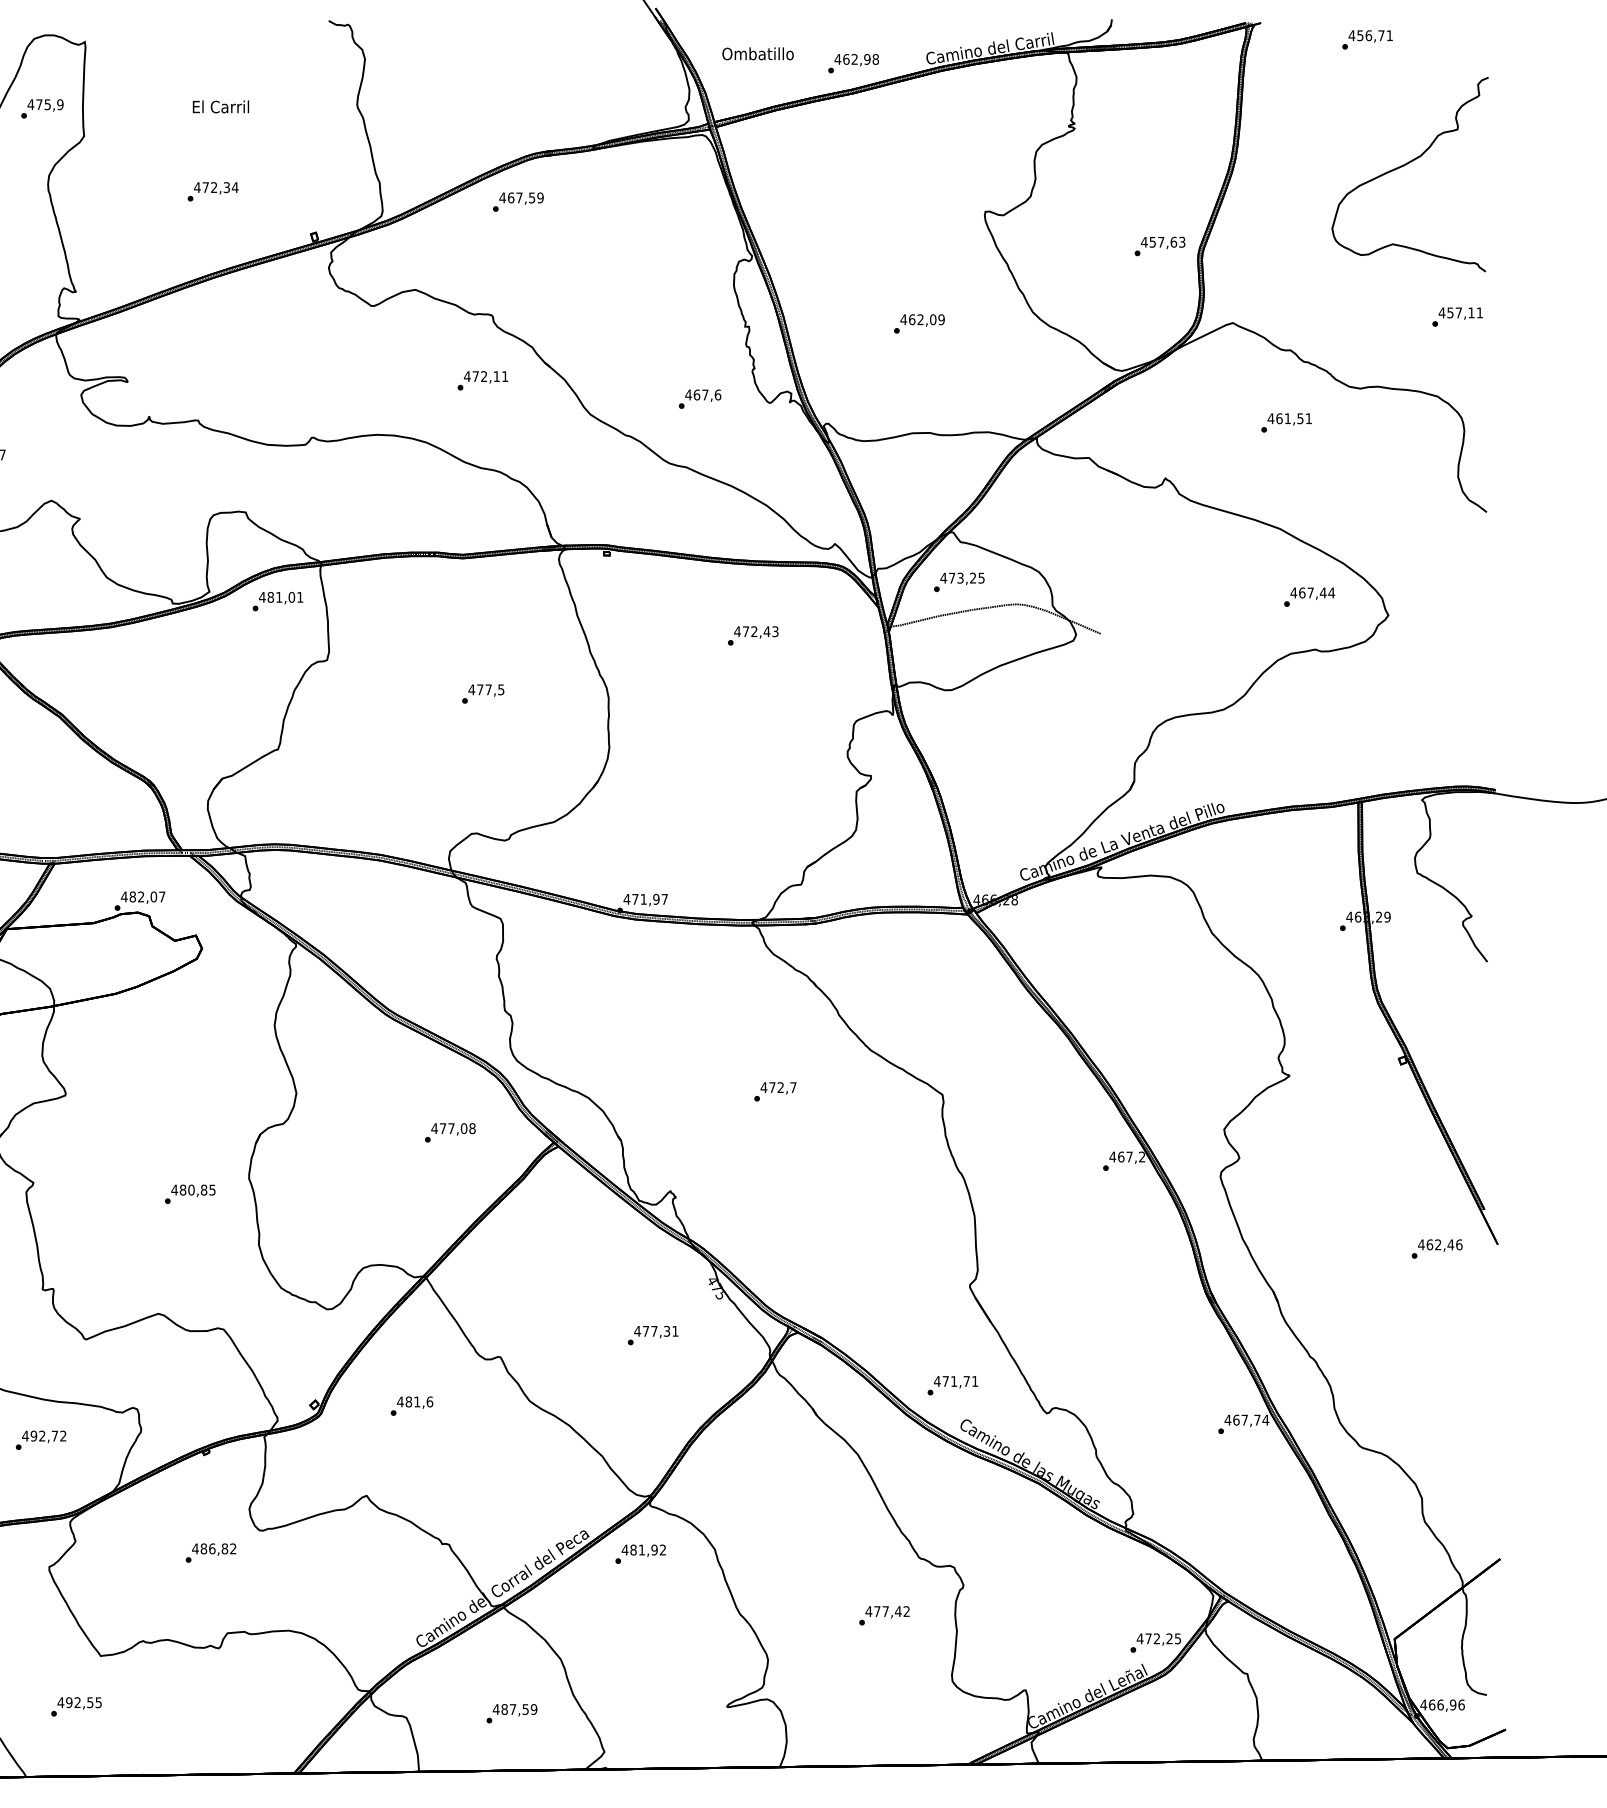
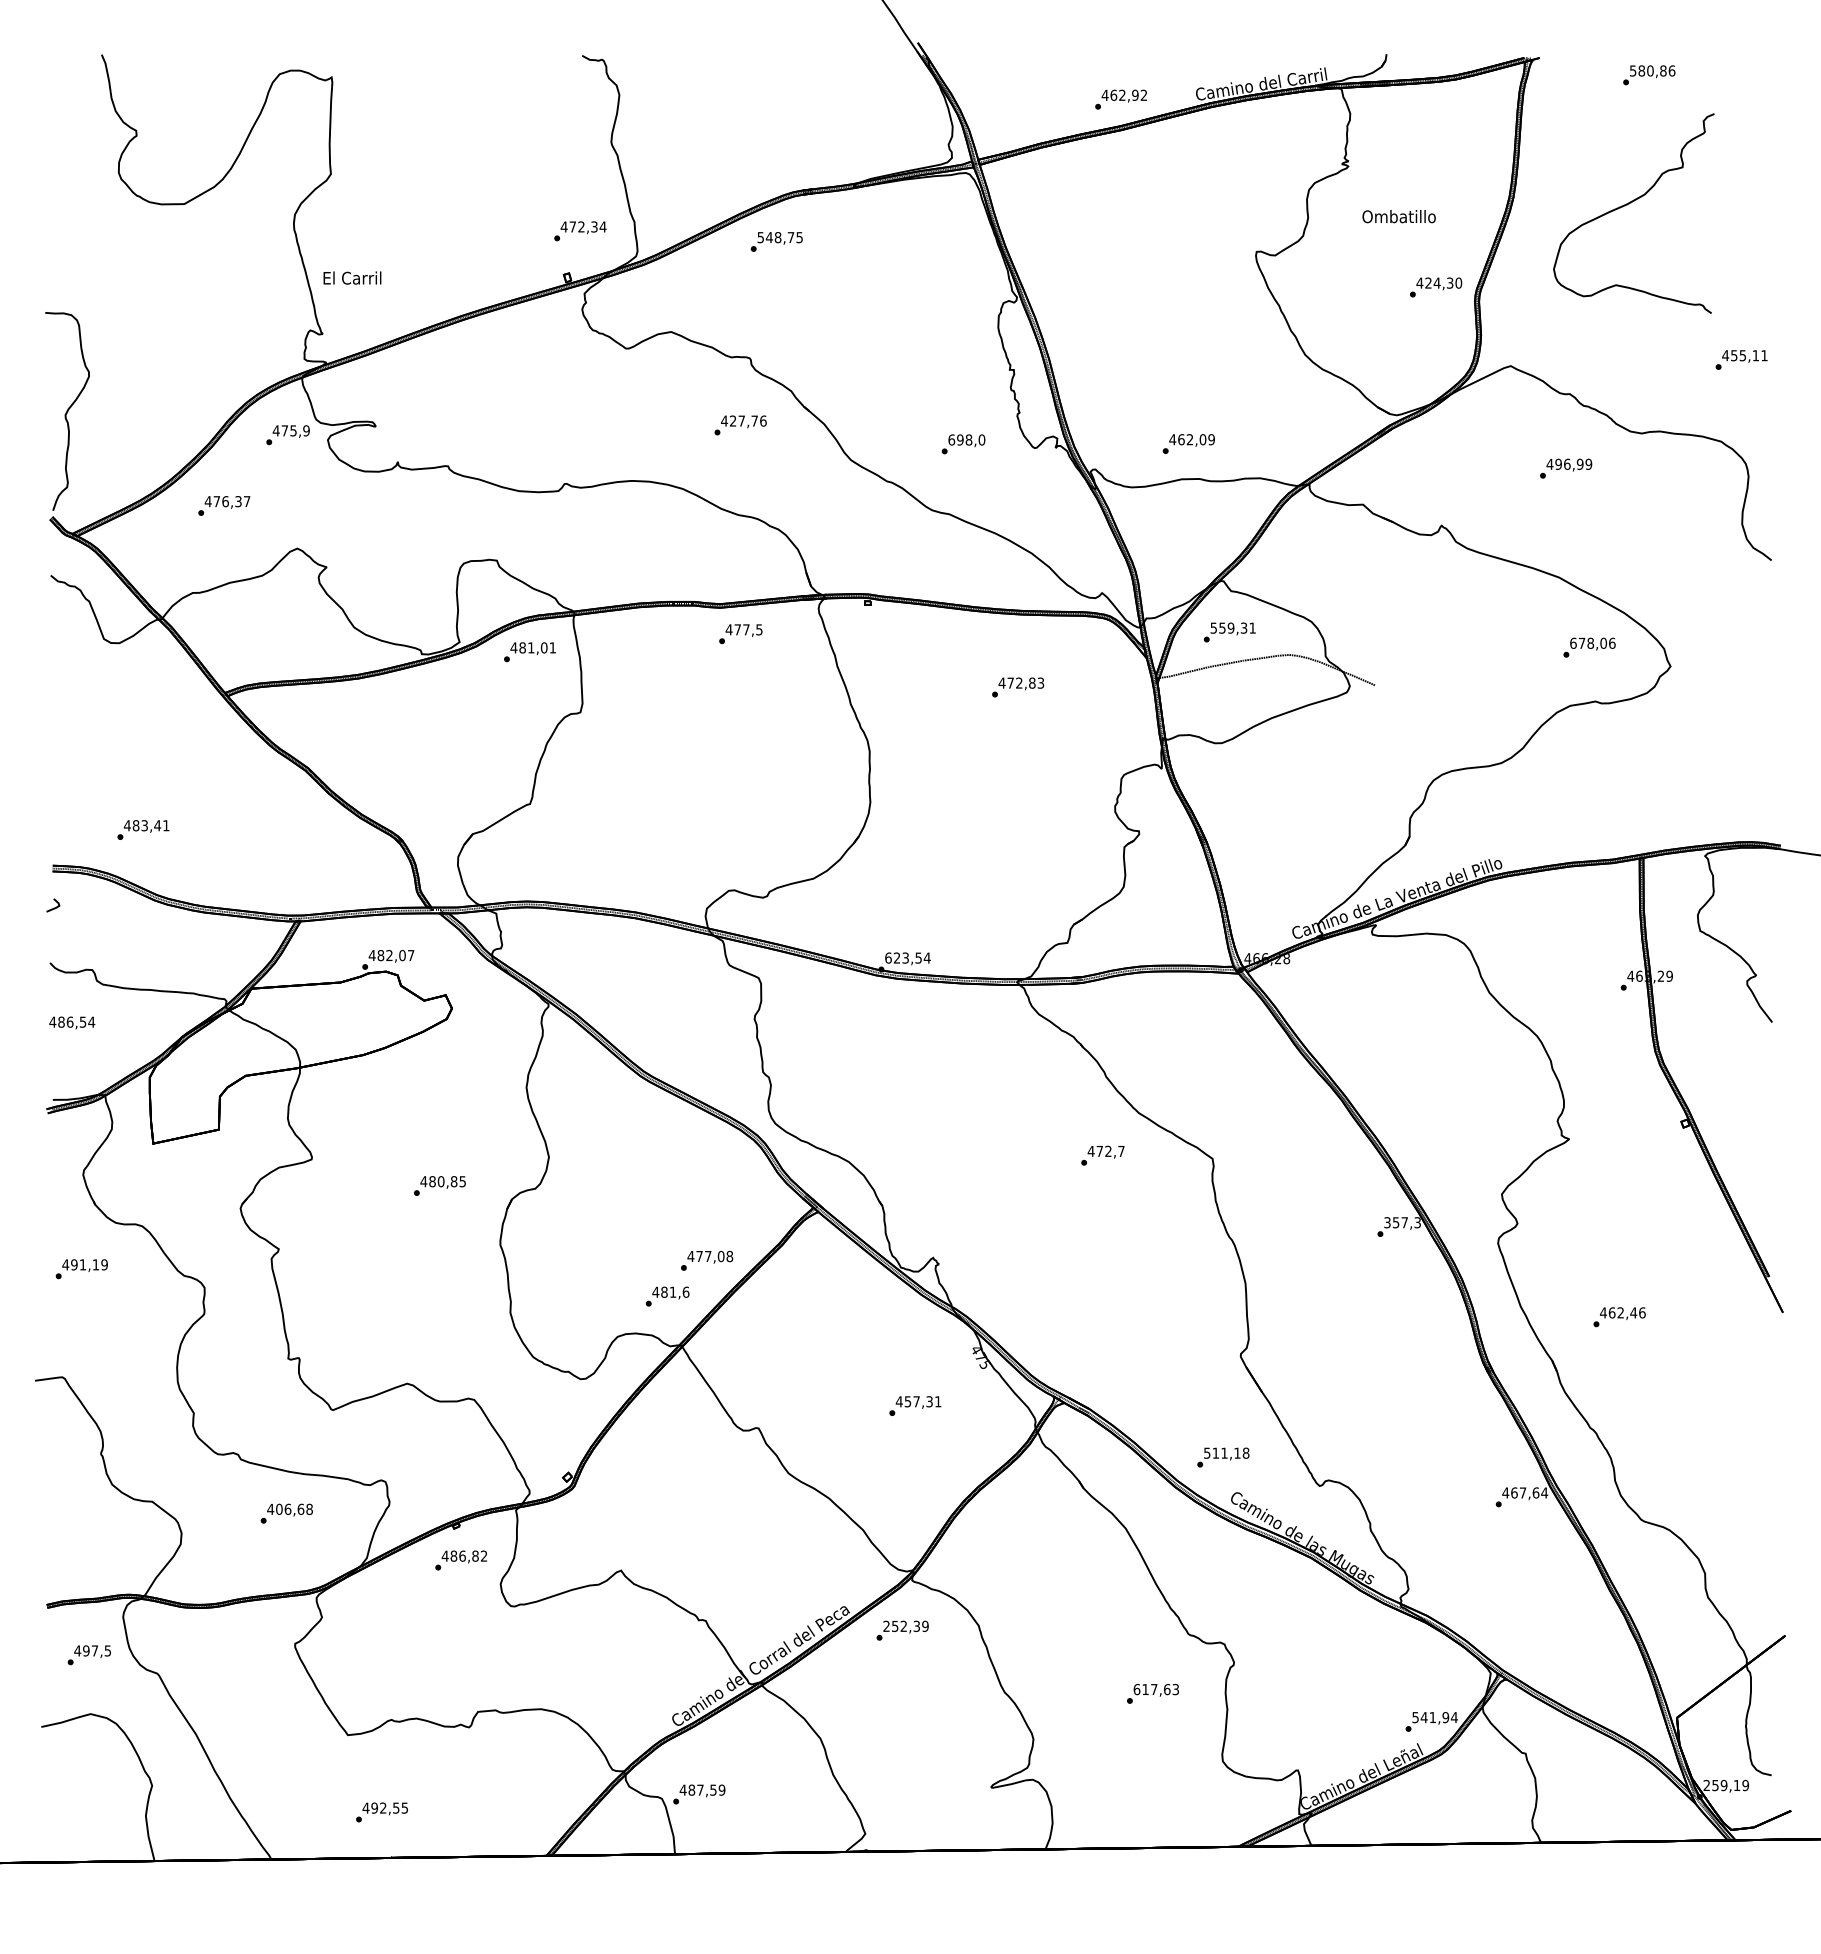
text: (1370, 35) -> (1652, 70), 456,71 -> 580,86
text: (757, 53) -> (1398, 216), moved
text: (875, 58) -> (1143, 94), 462,98 -> 462,92
text: (221, 106) -> (352, 277), moved
text: (41, 109) -> (287, 435), moved
part: (1405, 165) -> (1629, 204), moved
text: (213, 191) -> (580, 231), moved
text: (520, 197) -> (779, 237), 467,59 -> 548,75
text: (1167, 241) -> (1443, 282), 457,63 -> 424,30
text: (1458, 312) -> (1742, 355), 457,11 -> 455,11
text: (919, 323) -> (1188, 443), moved
text: (490, 376) -> (748, 420), 472,11 -> 427,76
text: (702, 394) -> (966, 439), 467,6 -> 698,0
text: (1293, 417) -> (1573, 463), 461,51 -> 496,99
text: (961, 577) -> (1232, 627), 473,25 -> 559,31
text: (1312, 592) -> (1592, 642), 467,44 -> 678,06
text: (766, 631) -> (1031, 682), 472,43 -> 472,83
text: (482, 694) -> (740, 634), moved
text: (645, 898) -> (907, 957), 471,97 -> 623,54
text: (774, 1091) -> (1102, 1155), moved
text: (450, 1132) -> (707, 1260), moved
text: (1126, 1156) -> (1401, 1222), 467,2 -> 357,3
text: (189, 1193) -> (439, 1185), moved
text: (1437, 1249) -> (1619, 1317), moved
text: (645, 1331) -> (907, 1401), 477,31 -> 457,31
text: (956, 1380) -> (1226, 1452), 471,71 -> 511,18
text: (411, 1406) -> (667, 1296), moved
text: (1256, 1419) -> (1535, 1492), 467,74 -> 467,64
text: (48, 1435) -> (294, 1508), 492,72 -> 406,68
text: (643, 1550) -> (905, 1626), 481,92 -> 252,39
text: (210, 1553) -> (460, 1560), moved
text: (886, 1611) -> (1155, 1689), 477,42 -> 617,63
text: (1158, 1638) -> (1434, 1717), 472,25 -> 541,94
text: (1442, 1704) -> (1726, 1785), 466,96 -> 259,19
text: (75, 1706) -> (381, 1812), moved
text: (512, 1713) -> (699, 1794), moved

